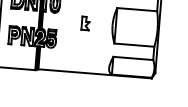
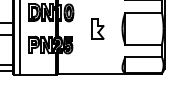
part: (85, 23) -> (97, 28), size x1.67

